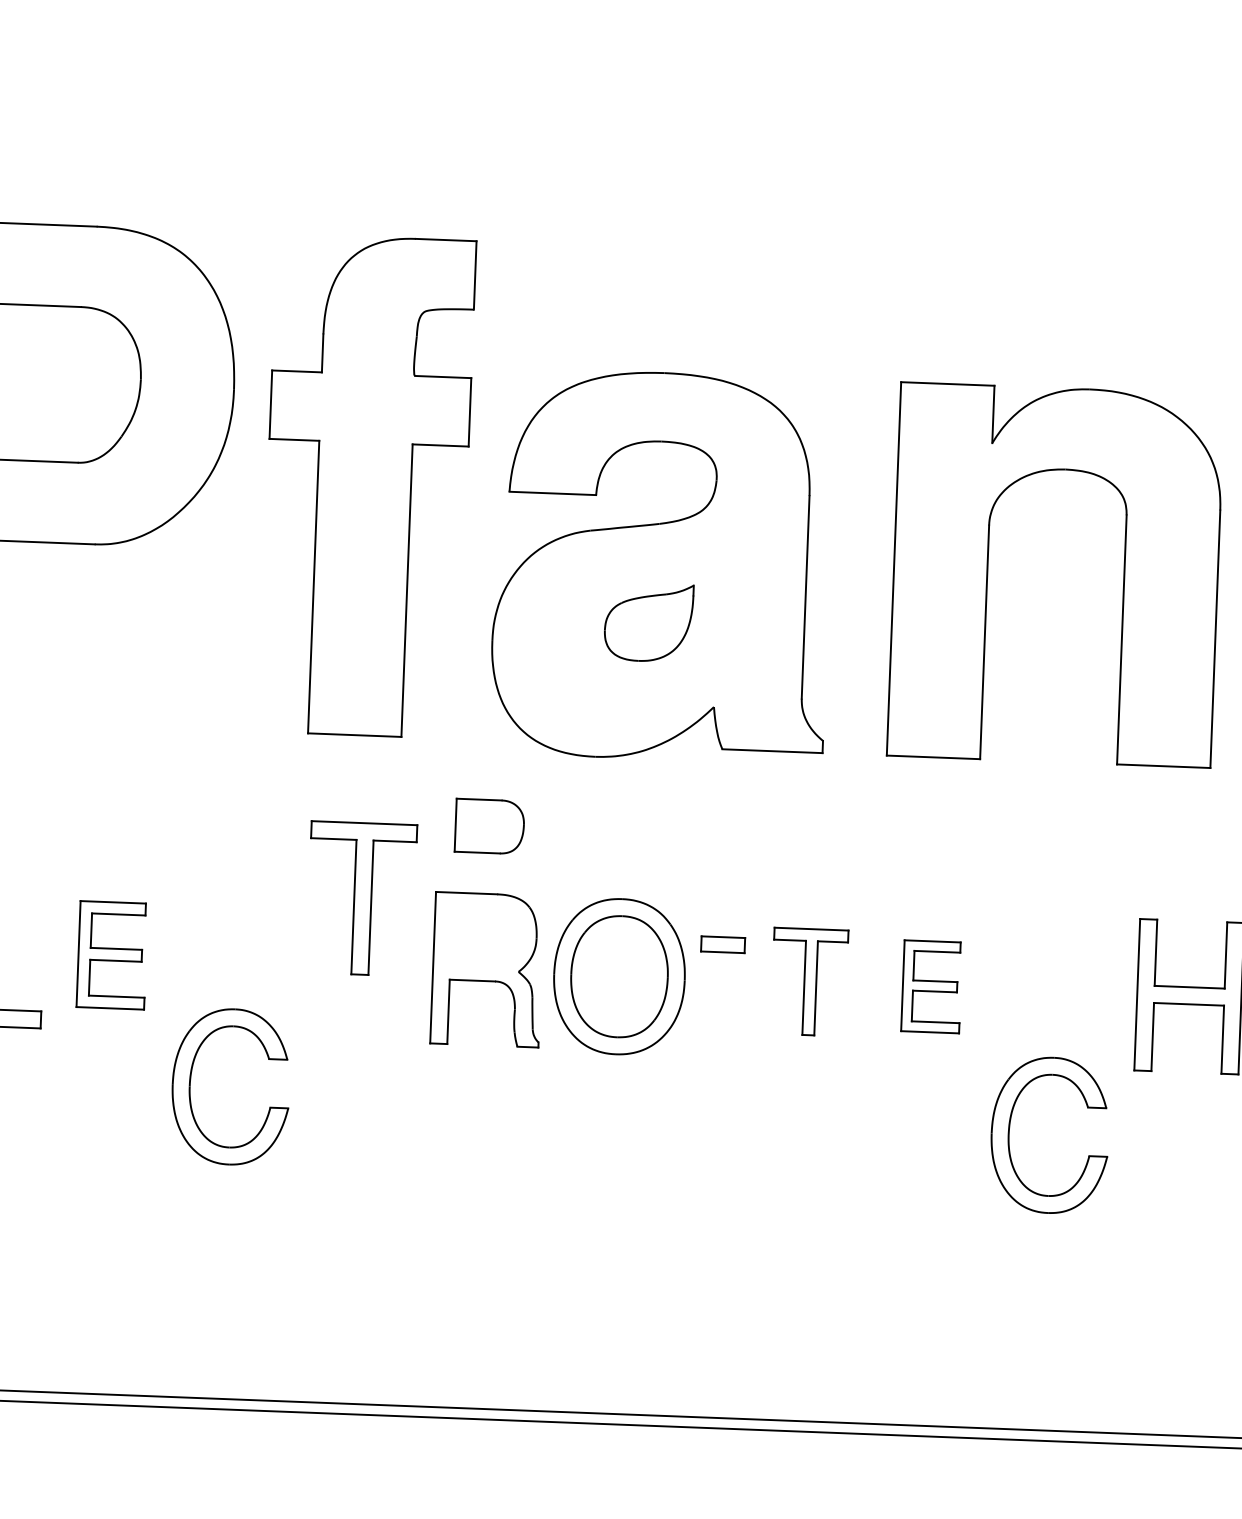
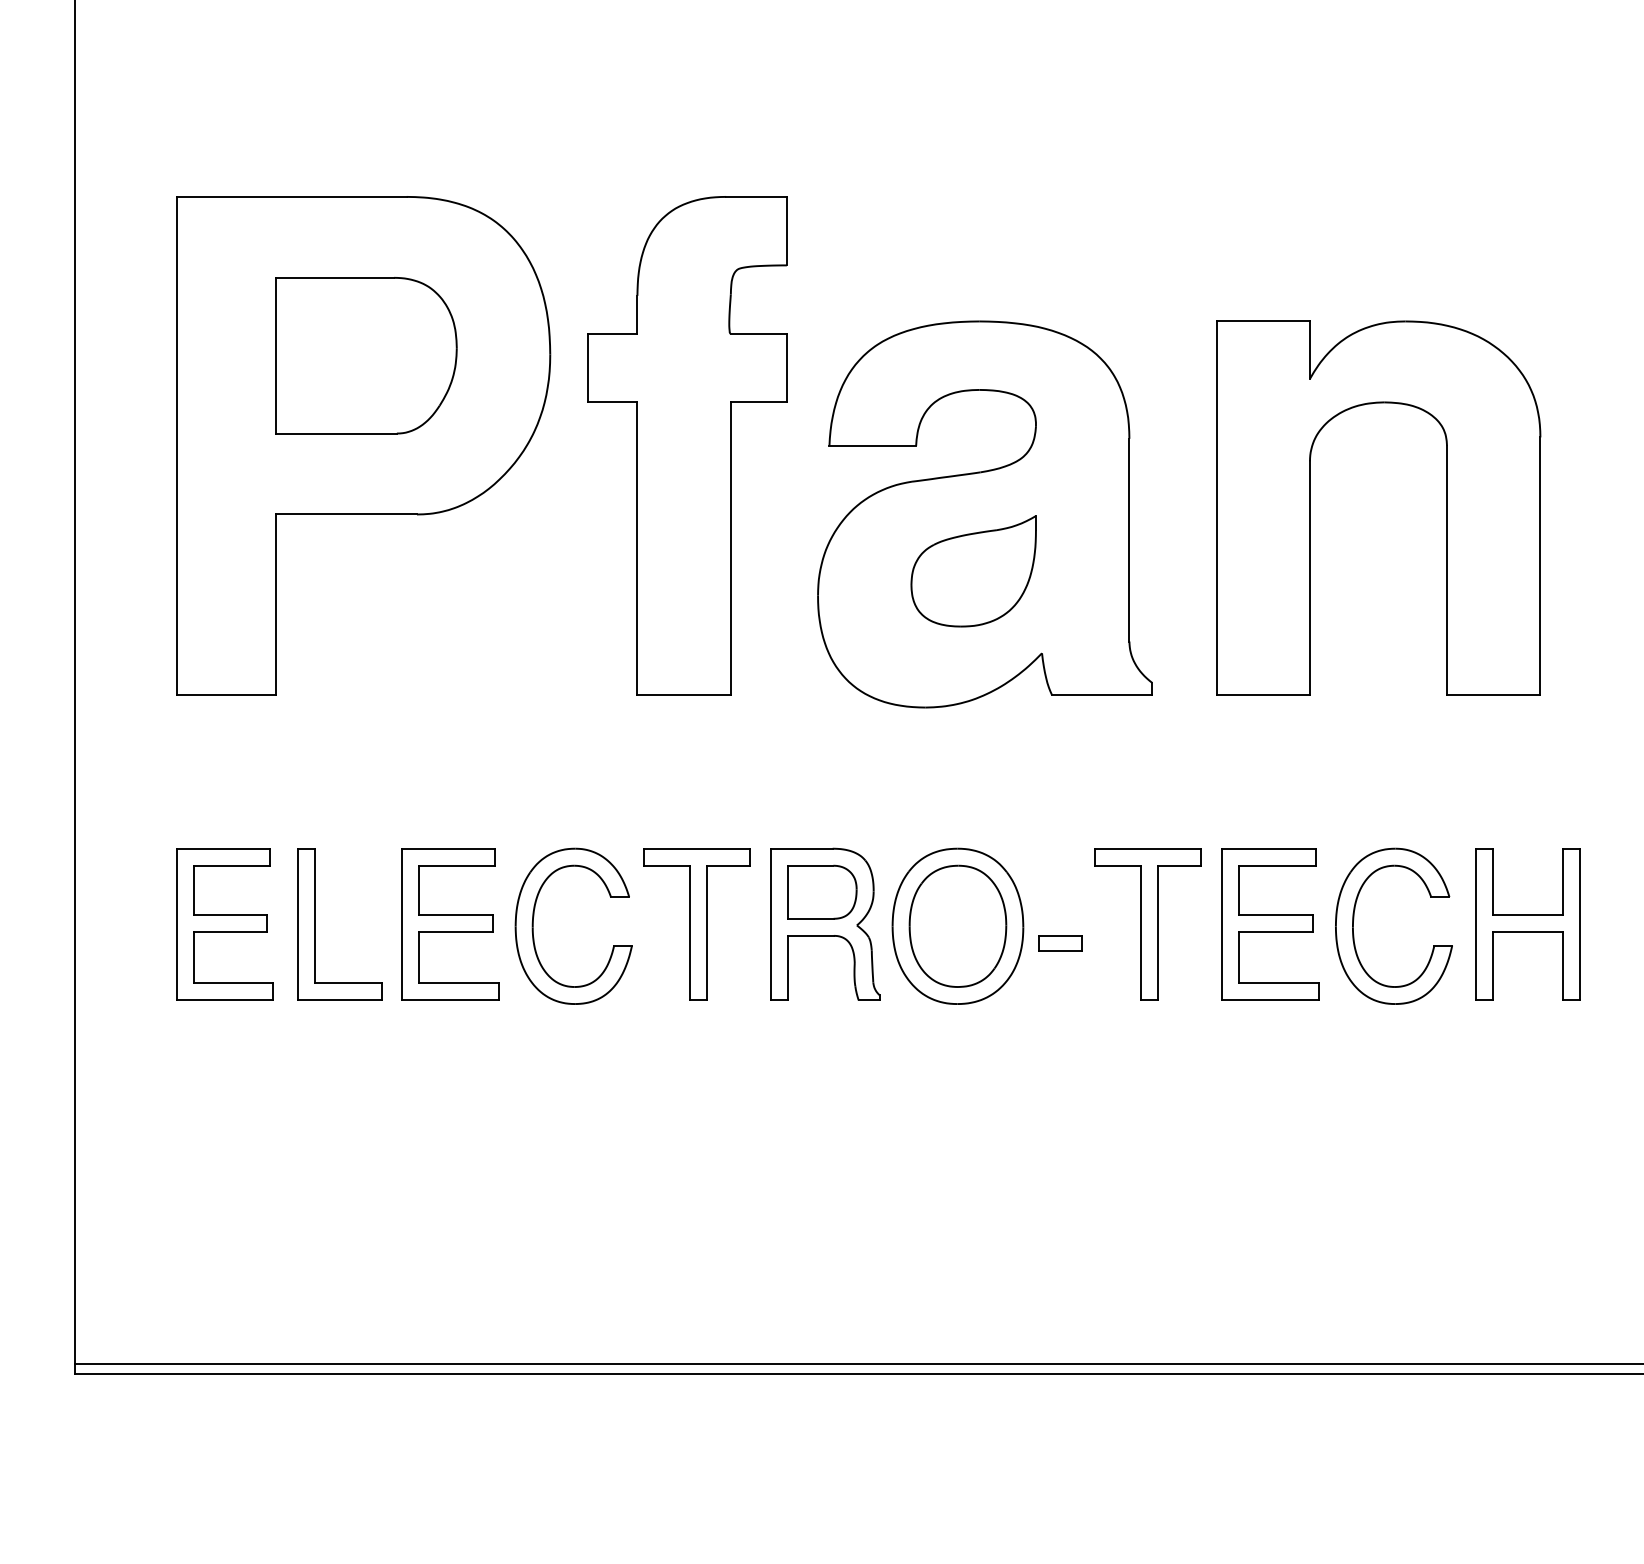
part: (648, 622) -> (973, 571), size x1.43
part: (489, 825) -> (822, 891), moved
part: (360, 898) -> (696, 924), moved
part: (723, 944) -> (1060, 943), moved
part: (112, 955) -> (450, 924), size x1.43
part: (808, 982) -> (1147, 924), size x1.43
part: (931, 986) -> (1270, 924), size x1.67
part: (190, 1084) -> (533, 925), moved
part: (1010, 1126) -> (1354, 919), moved

